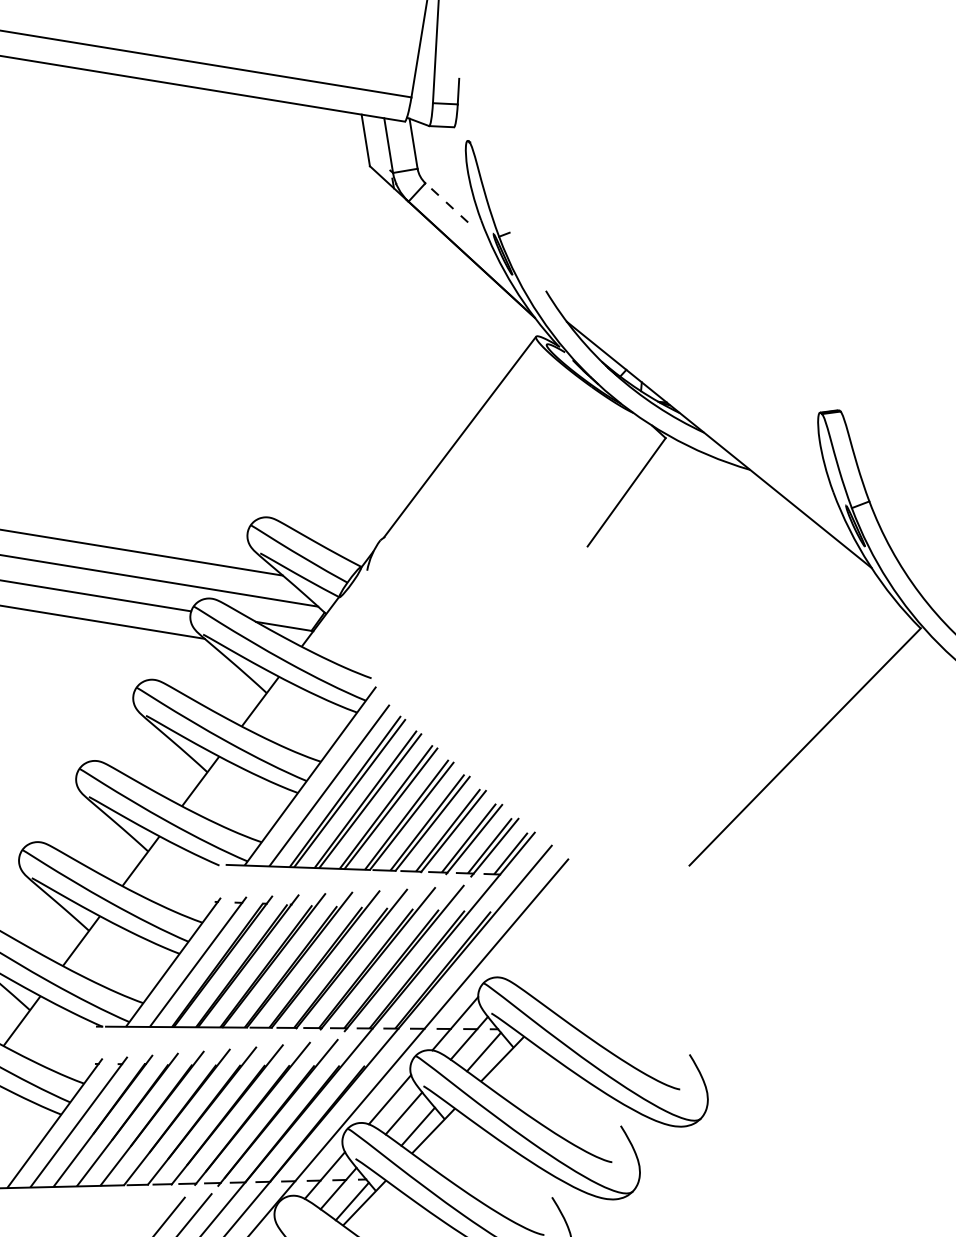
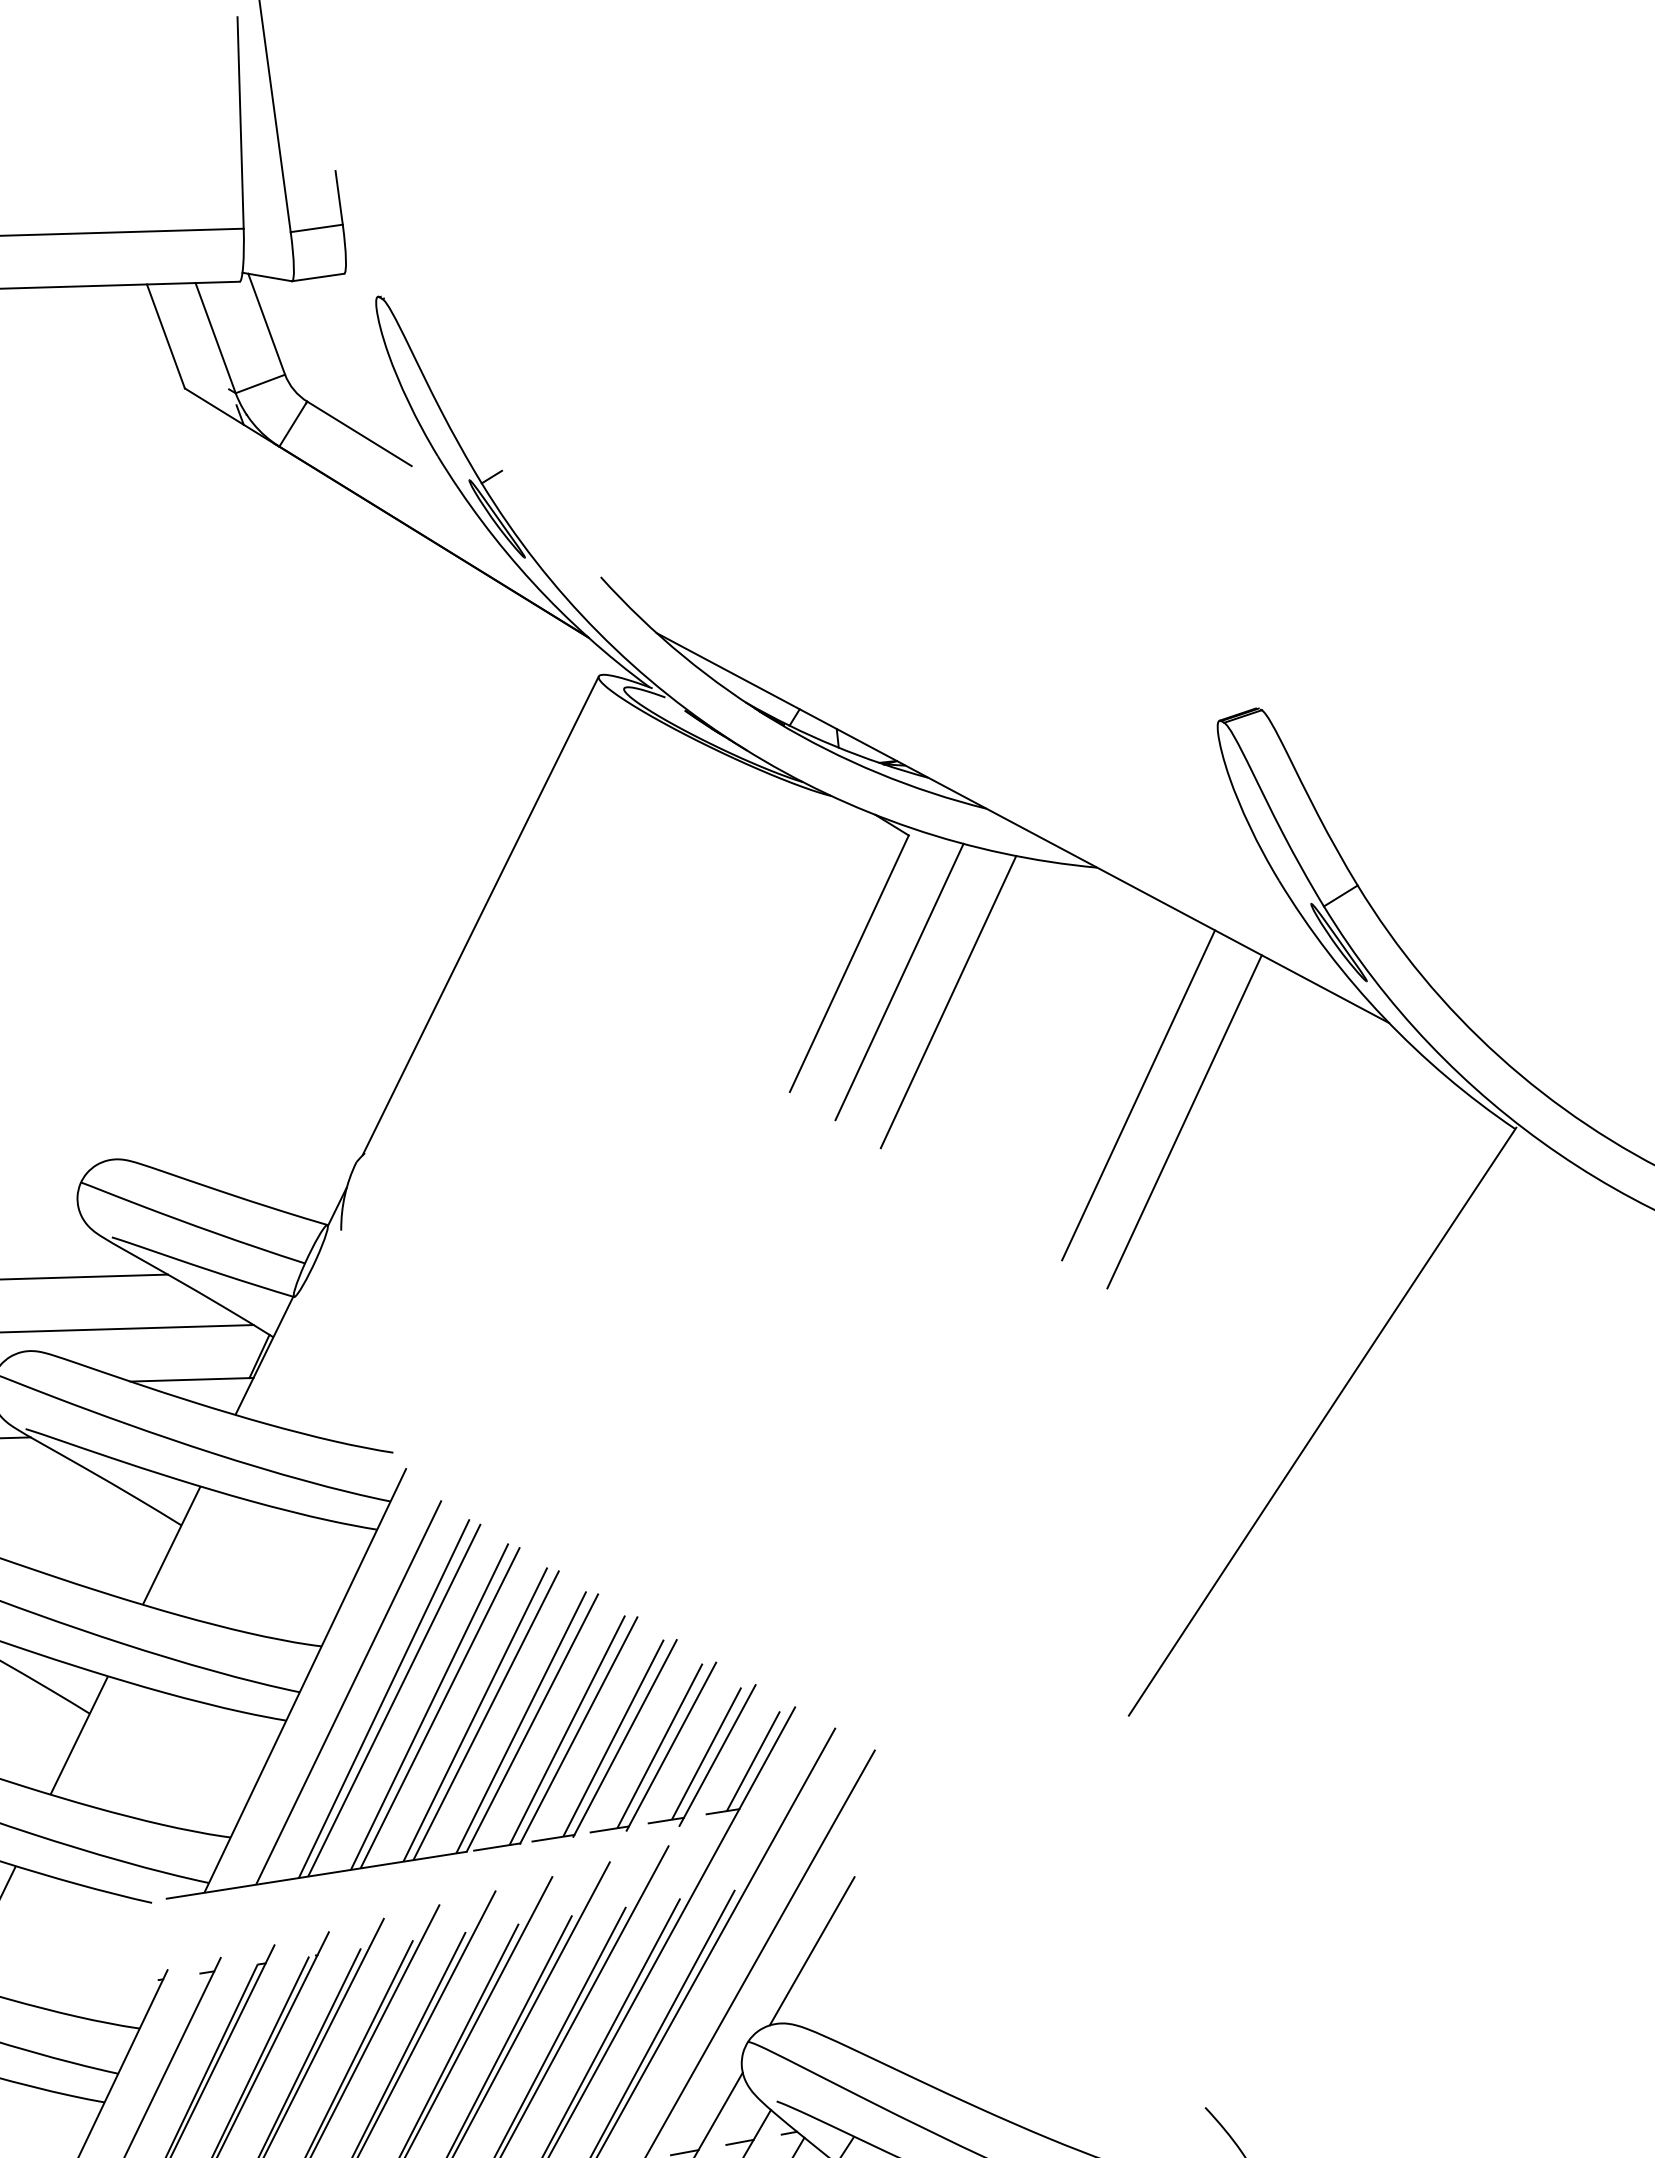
line: (446, 202) -> (358, 433), dashed -> solid
line: (648, 504) -> (899, 980), added
line: (668, 518) -> (946, 1001), added
line: (748, 578) -> (1137, 1094), added
line: (767, 595) -> (1183, 1121), added
line: (521, 946) -> (812, 1950), added

